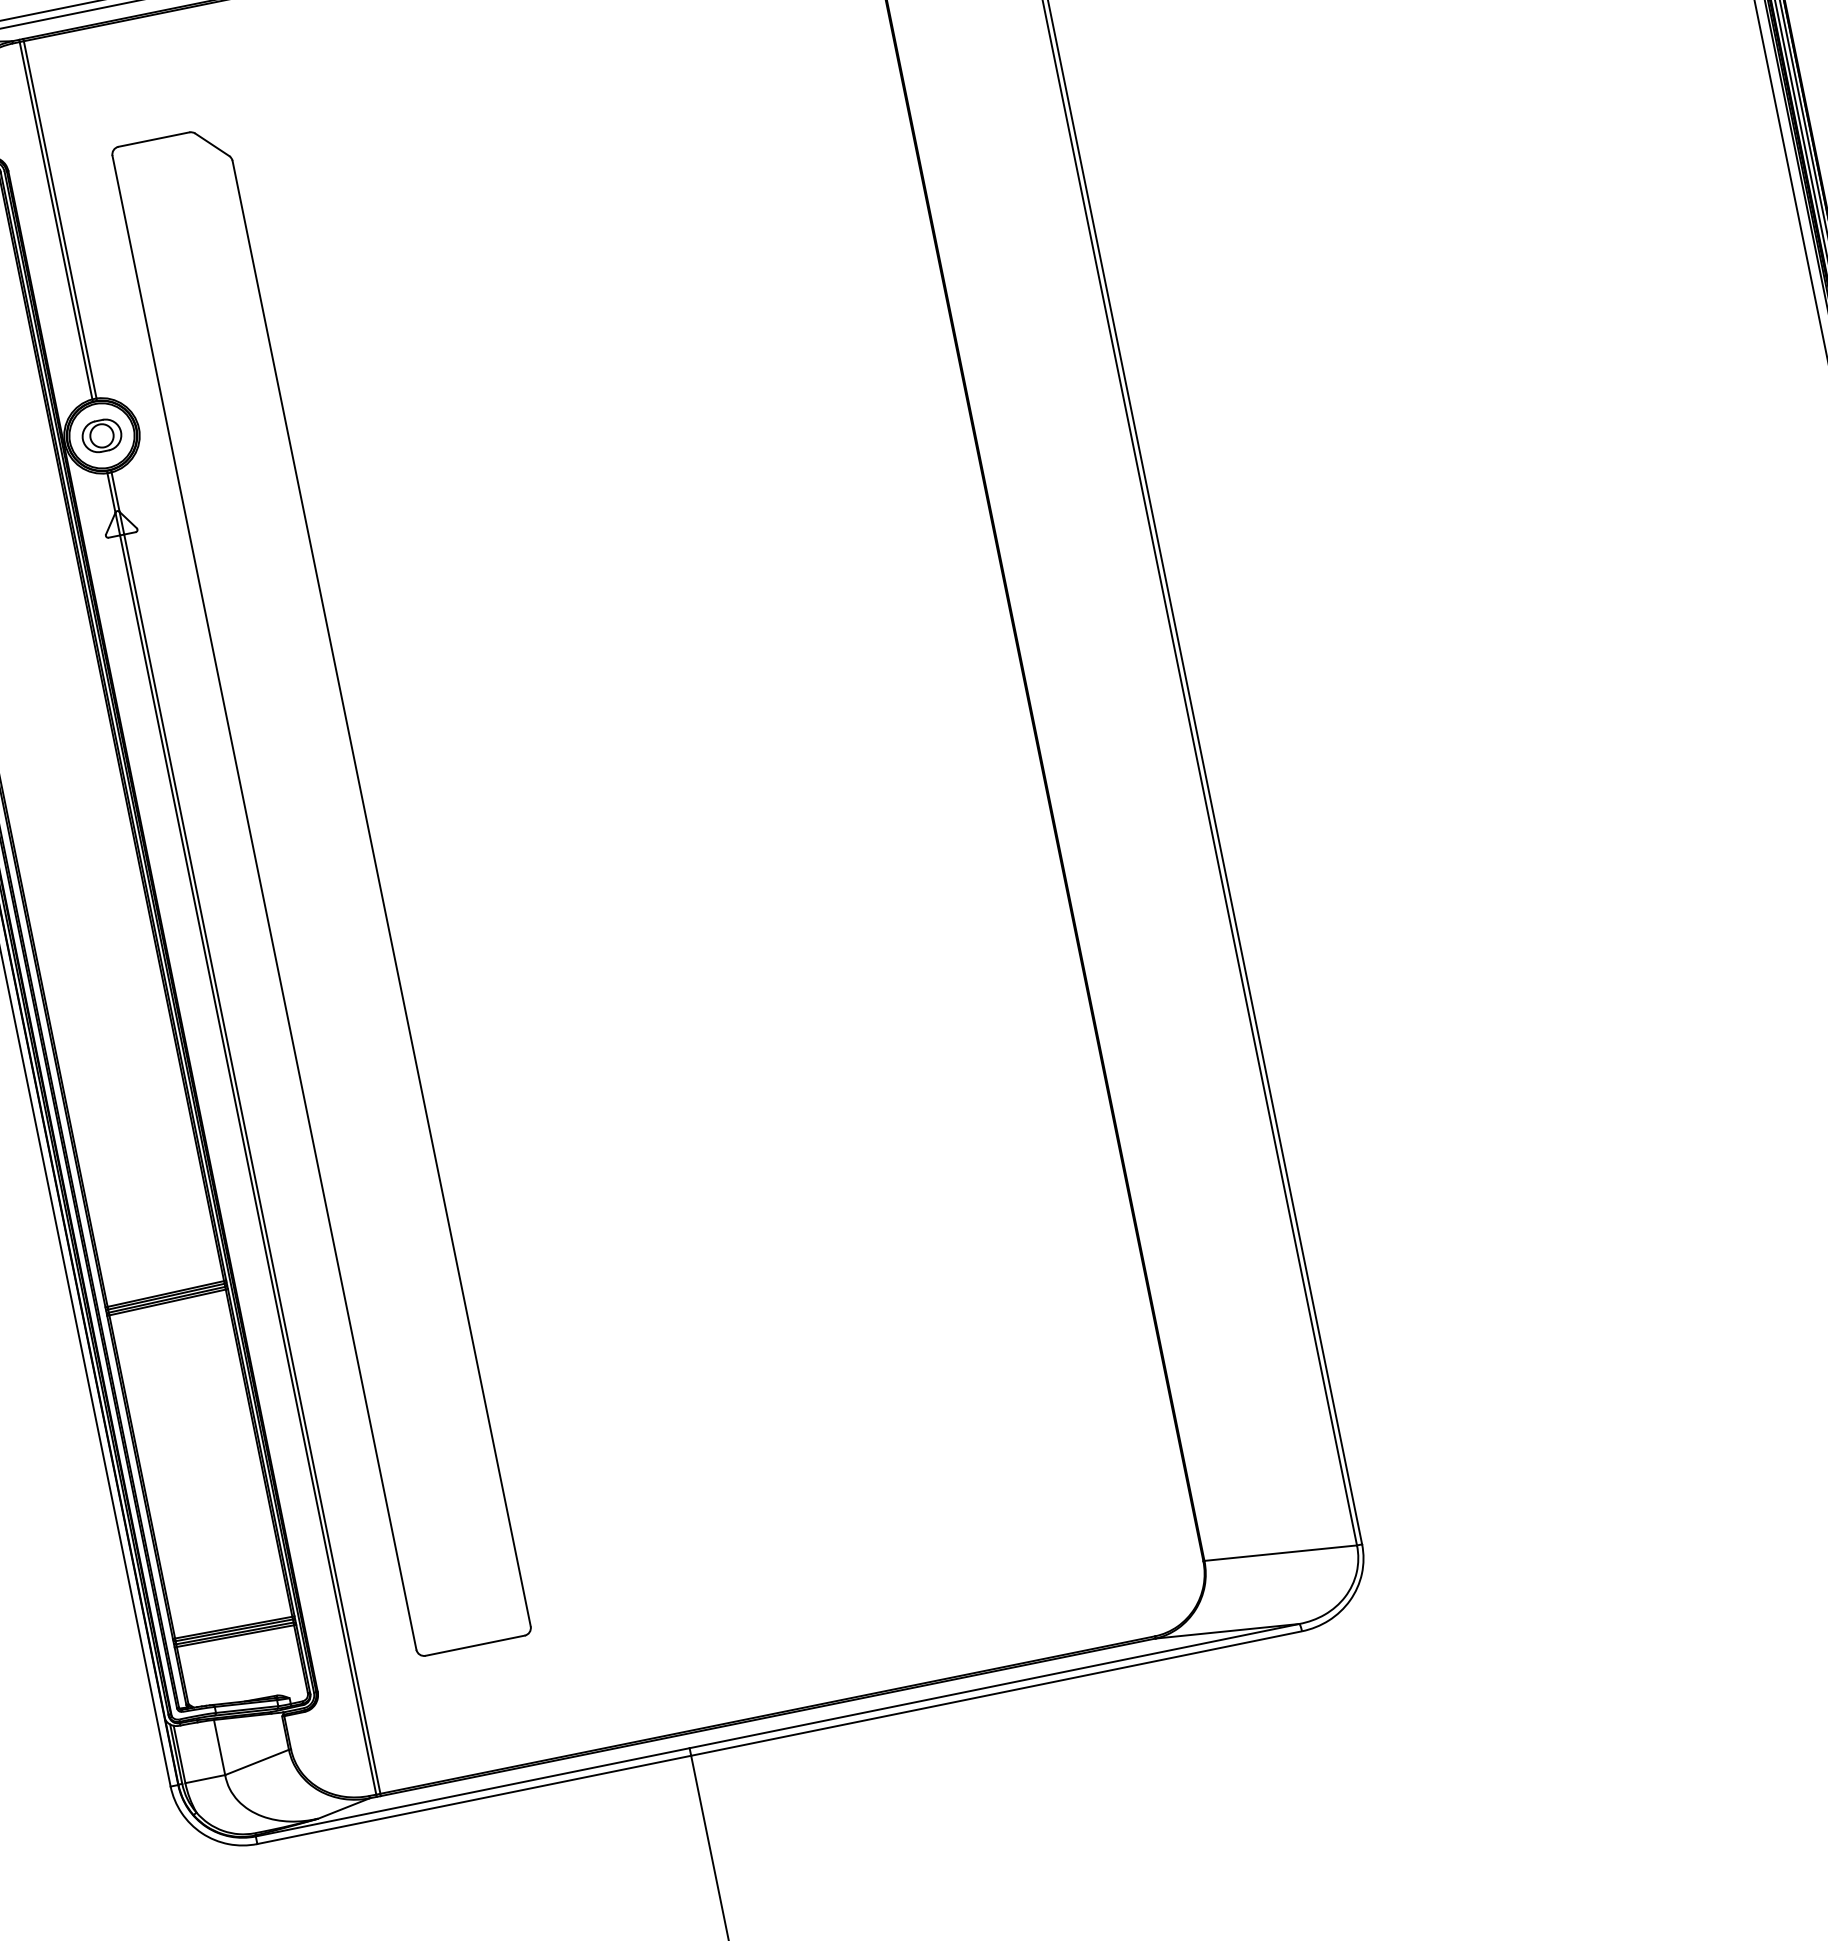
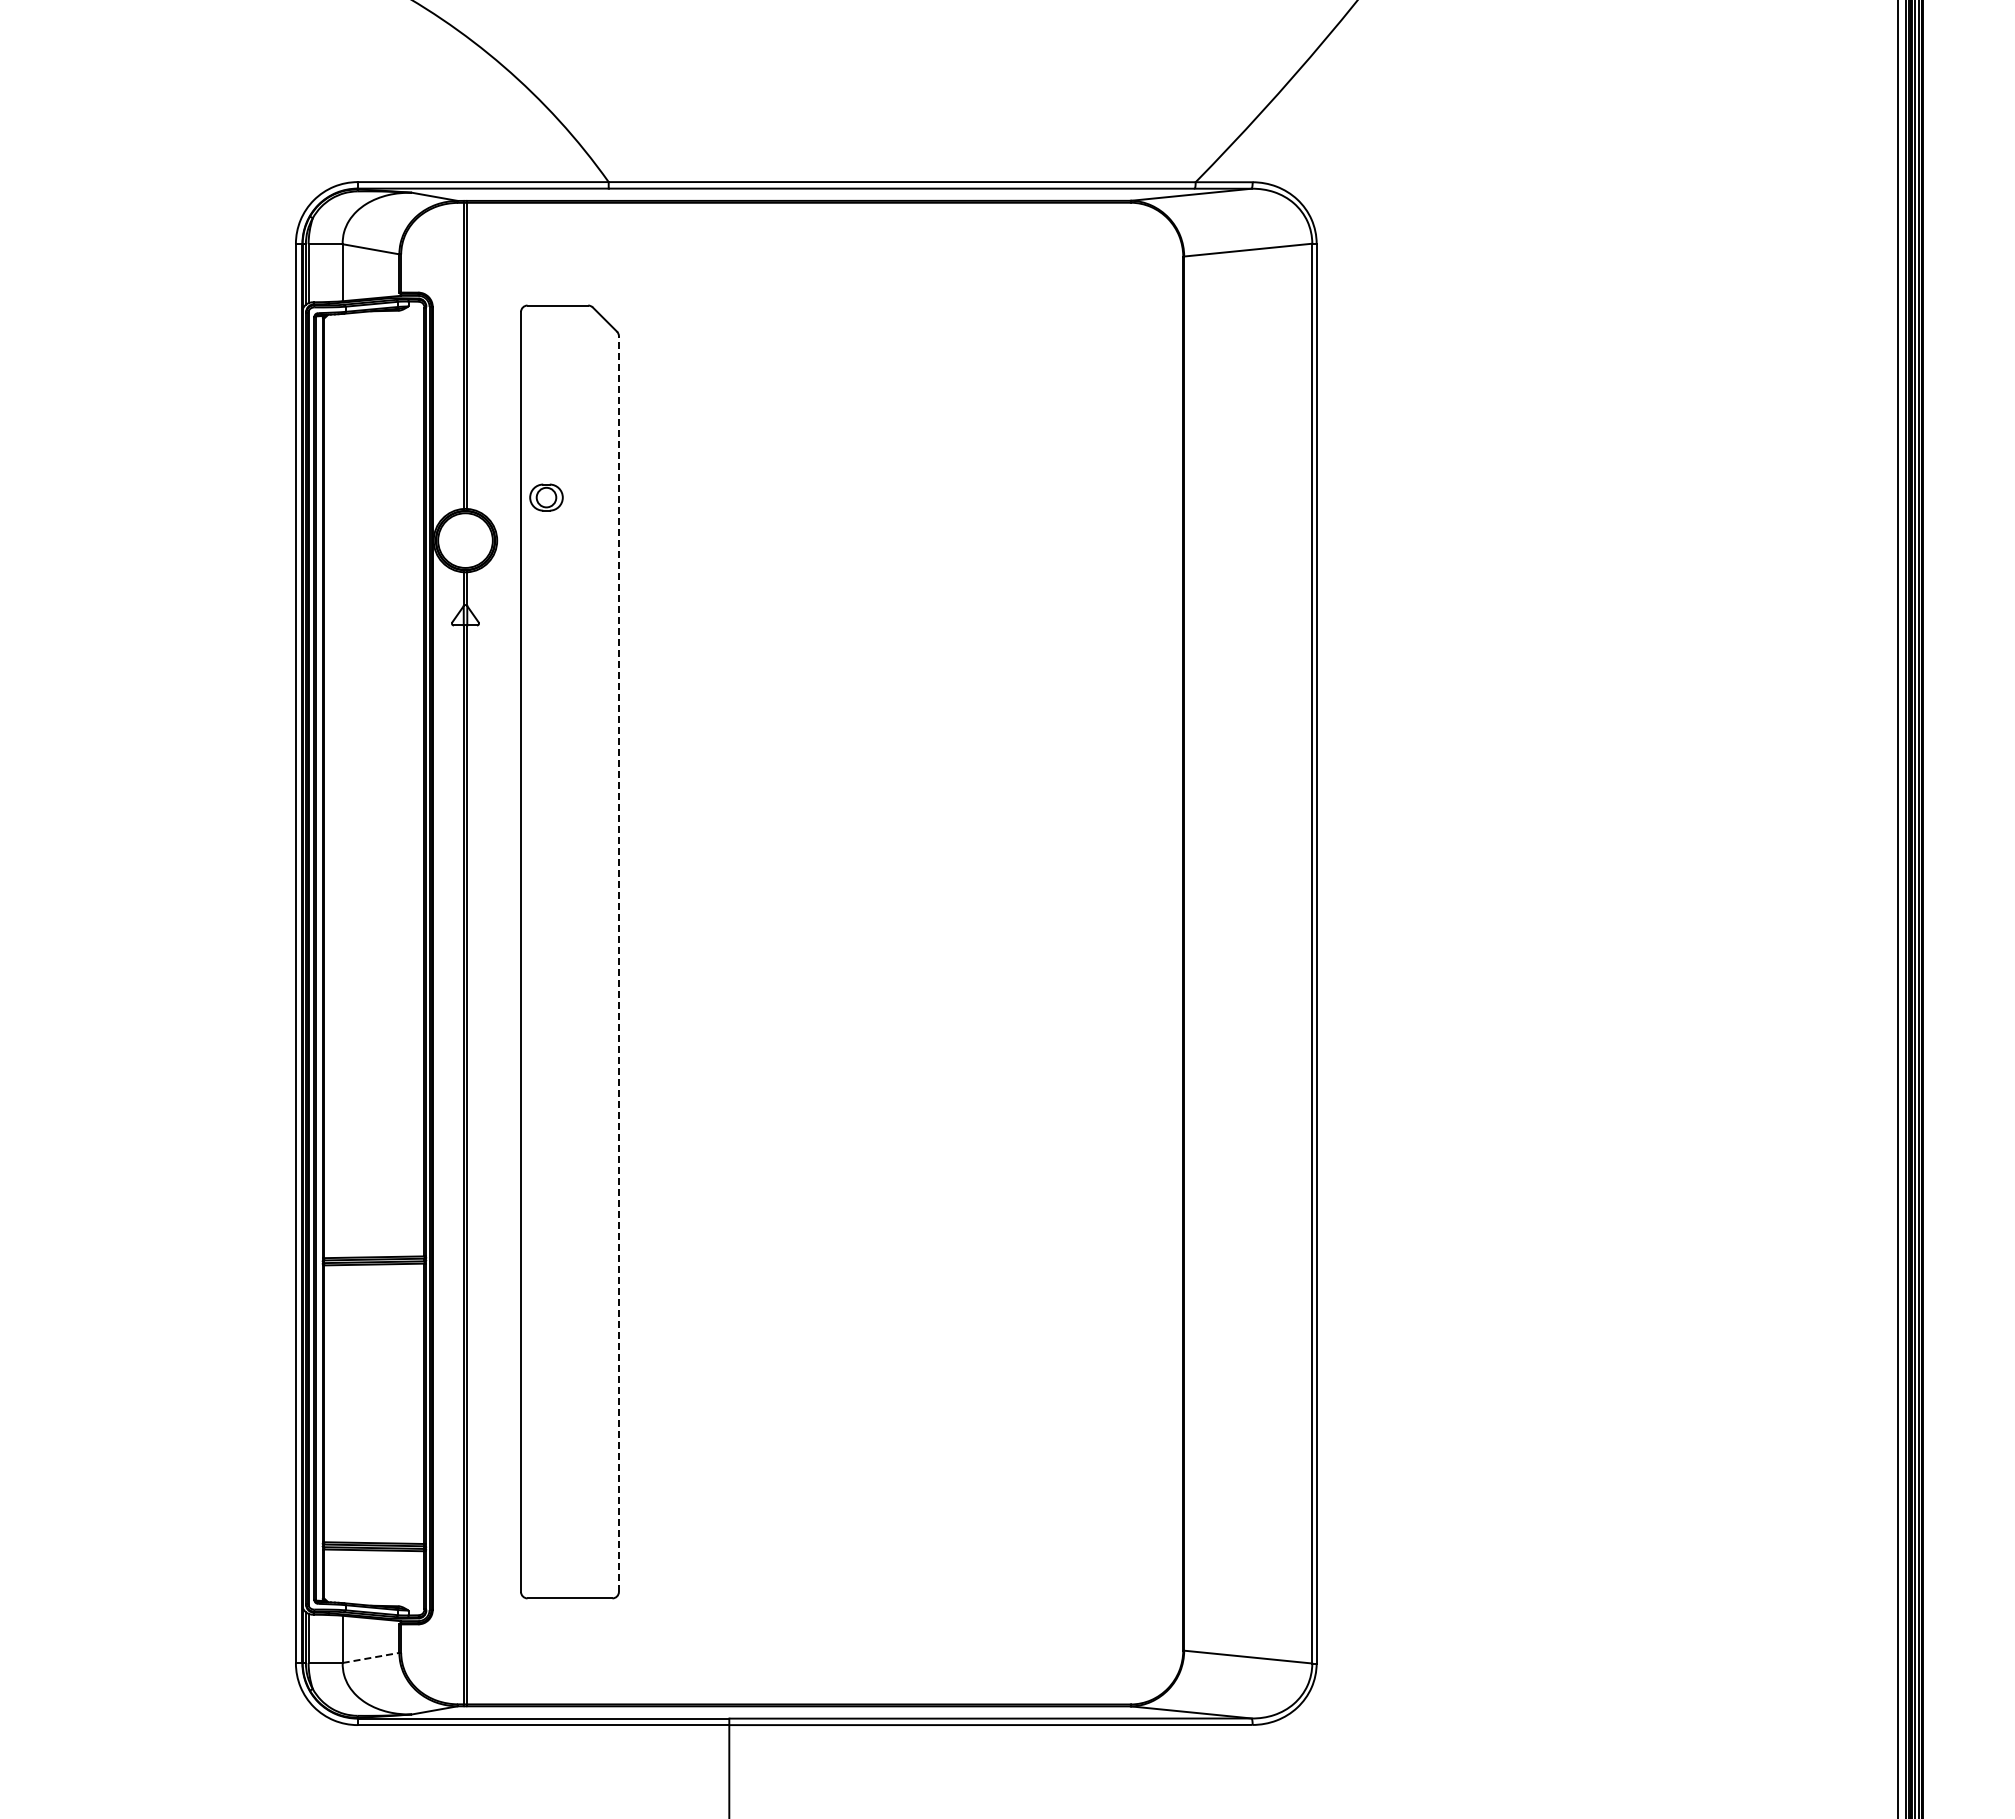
part: (101, 435) -> (546, 497), moved
line: (381, 894) -> (618, 964), solid -> dashed
line: (257, 1761) -> (371, 1657), solid -> dashed

